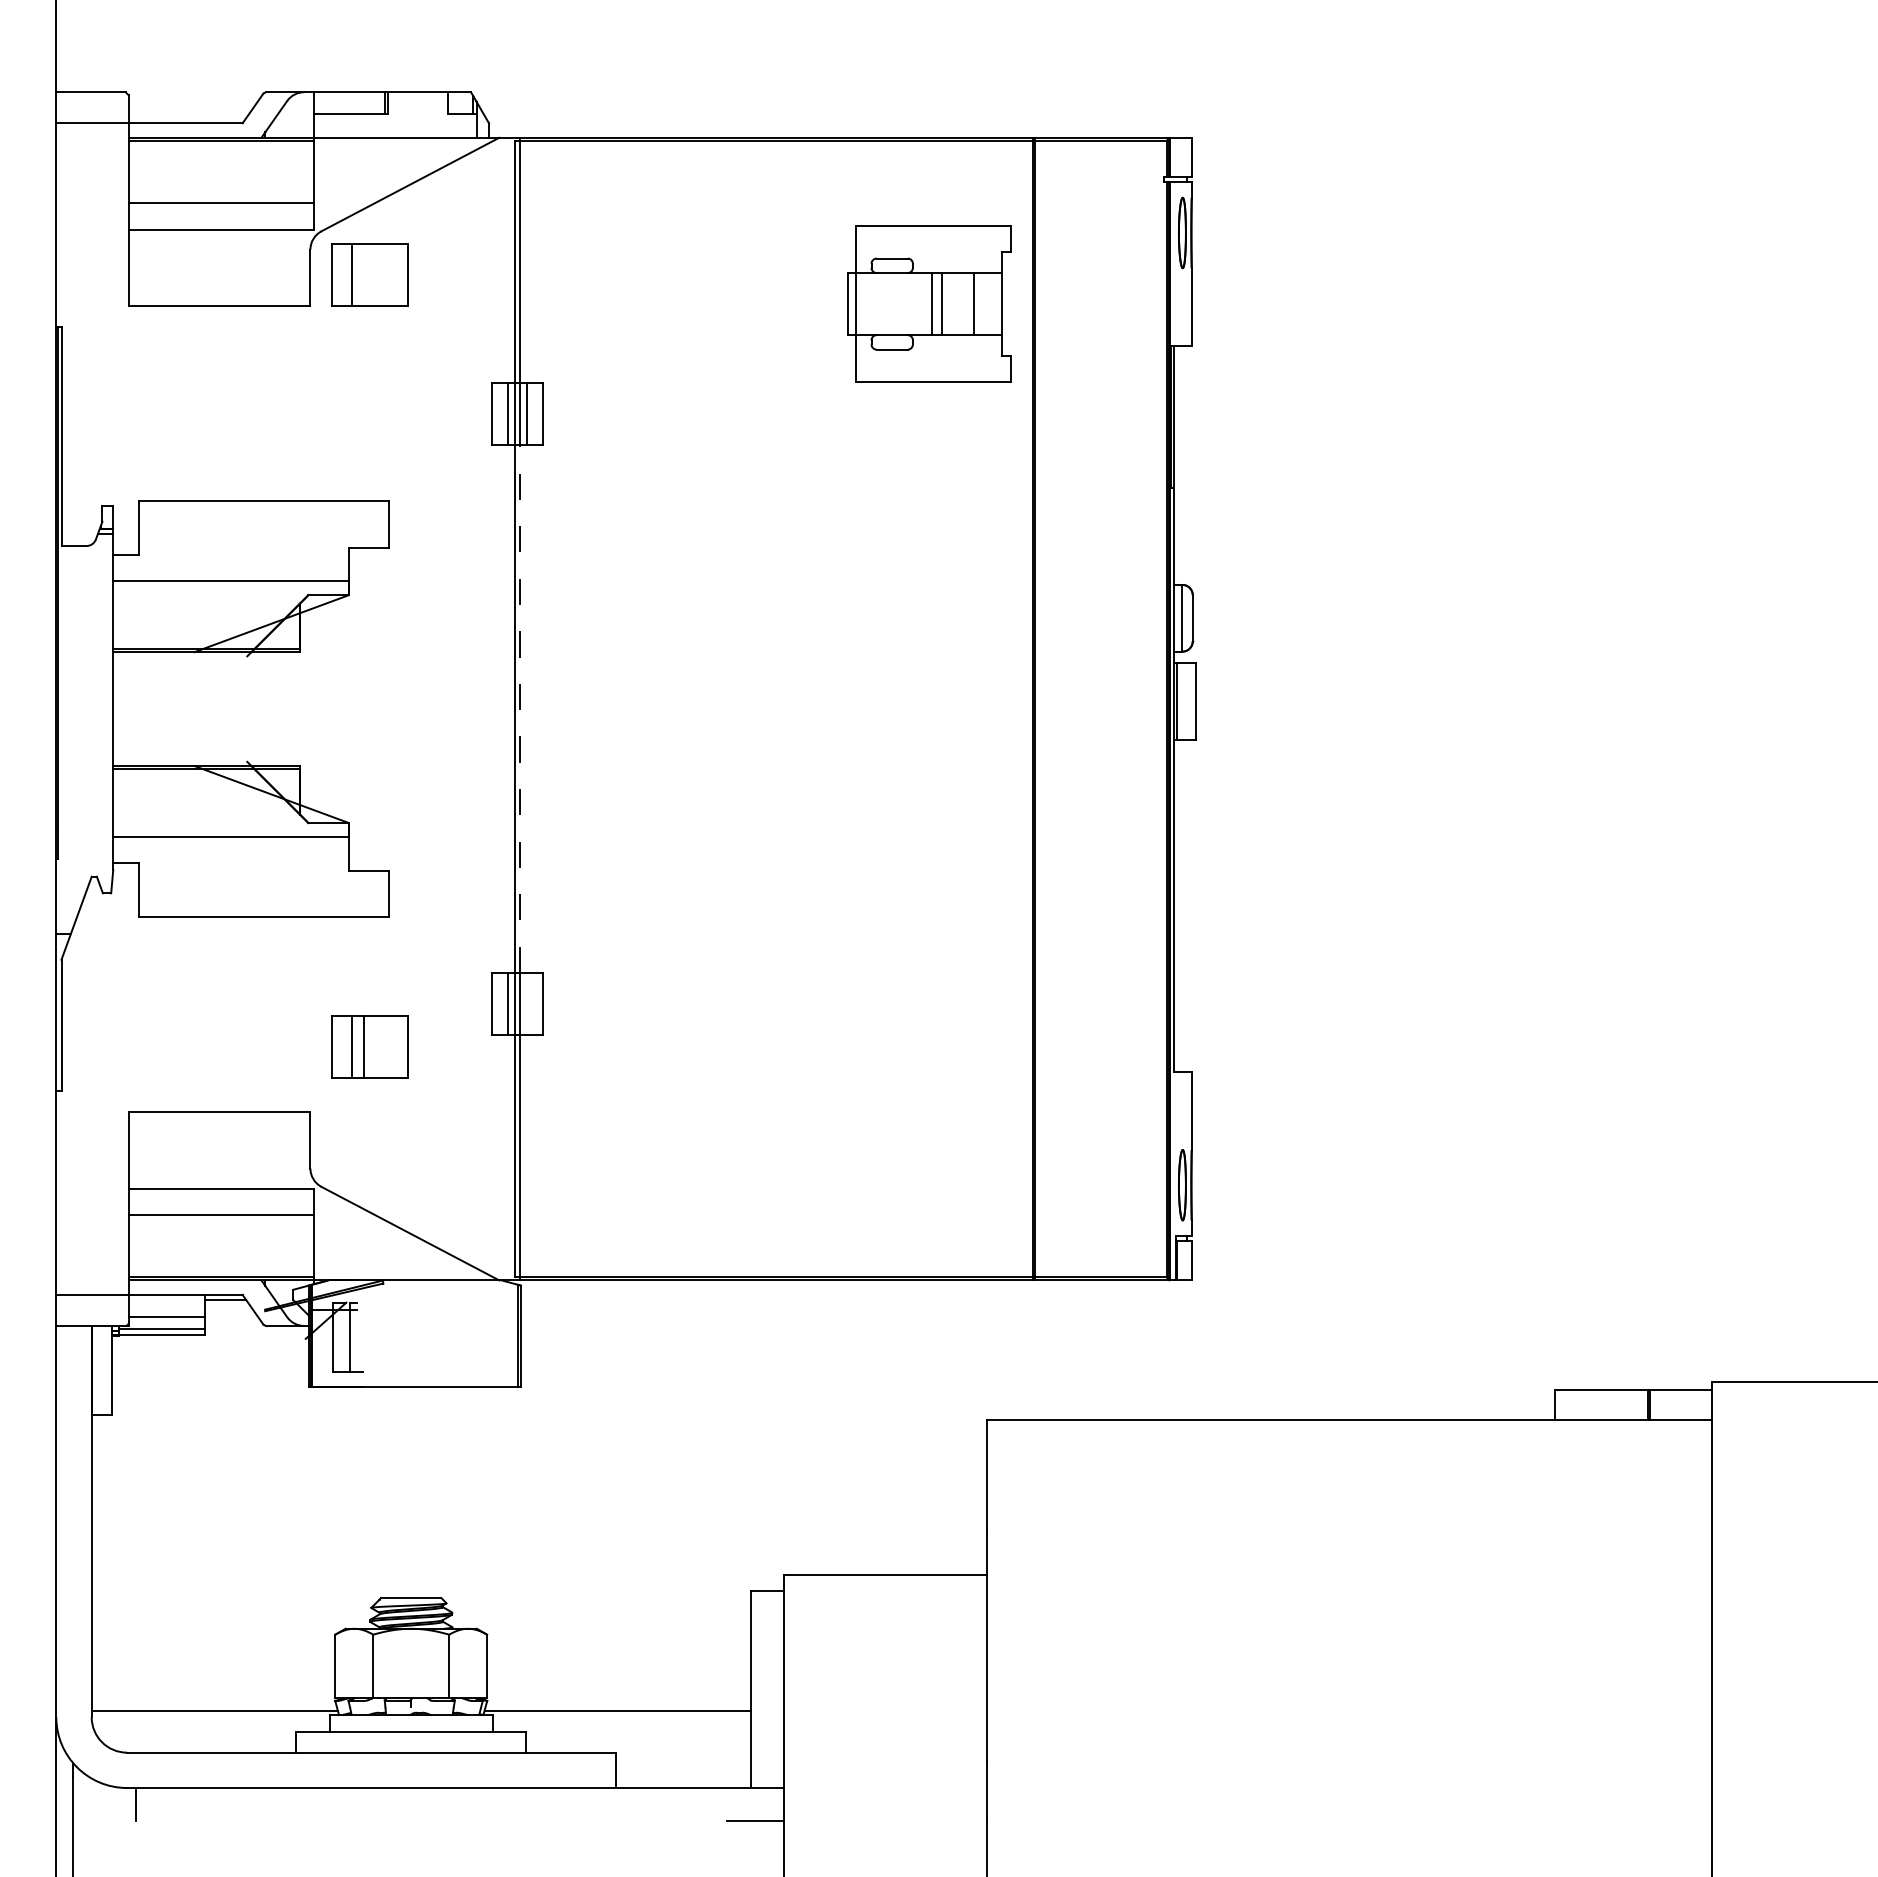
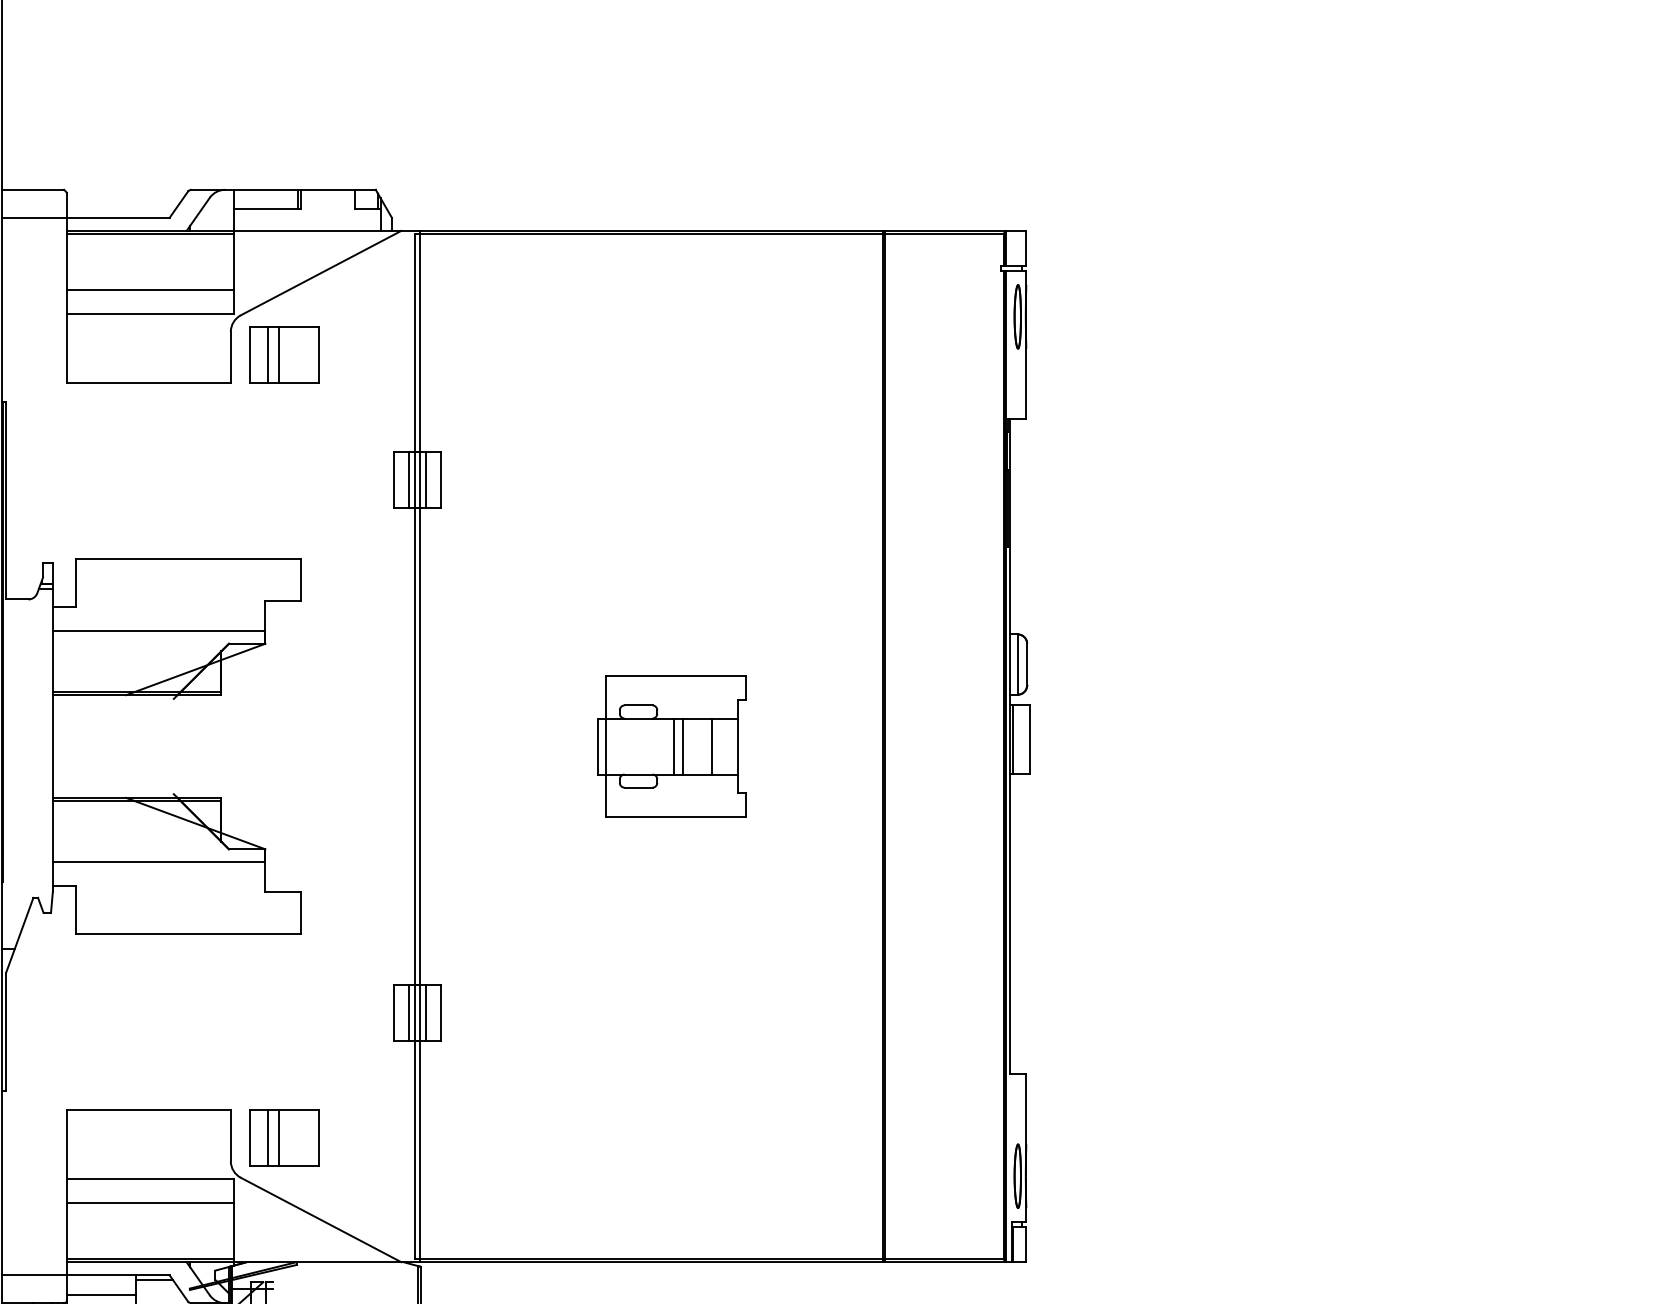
line: (364, 275) -> (279, 355), added
part: (929, 303) -> (672, 746), moved
line: (520, 709) -> (420, 746), dashed -> solid
line: (526, 1004) -> (425, 1013), added
part: (369, 1046) -> (284, 1137), moved

